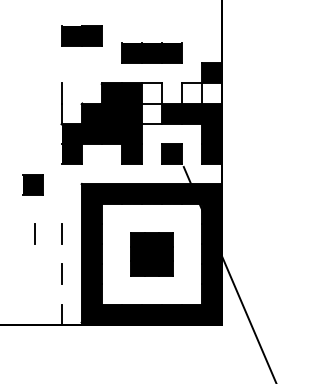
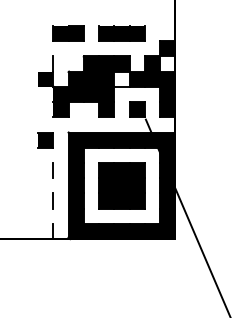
part: (81, 36) -> (68, 33), moved
fill: (151, 92) -> (121, 63), added
fill: (191, 92) -> (151, 63), added
fill: (51, 112) -> (45, 78), added
part: (32, 185) -> (45, 140), moved
line: (34, 234) -> (32, 170), removed
part: (151, 253) -> (121, 185), size x1.43

